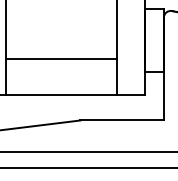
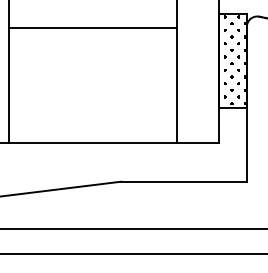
hatch: (154, 39) -> (232, 59), added
line: (61, 58) -> (92, 27), moved

